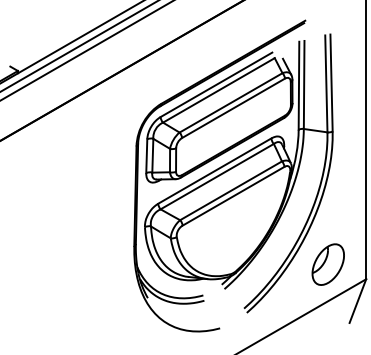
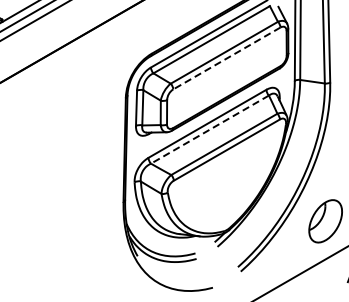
line: (233, 108) -> (226, 58), solid -> dashed
line: (216, 176) -> (209, 129), solid -> dashed

